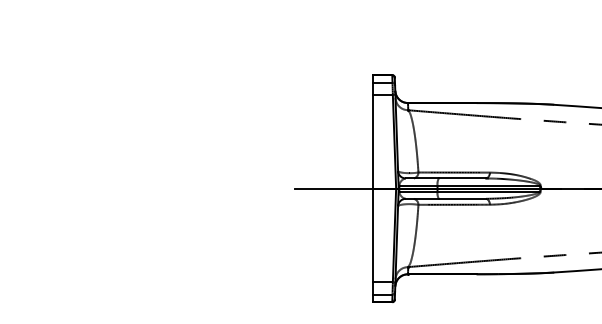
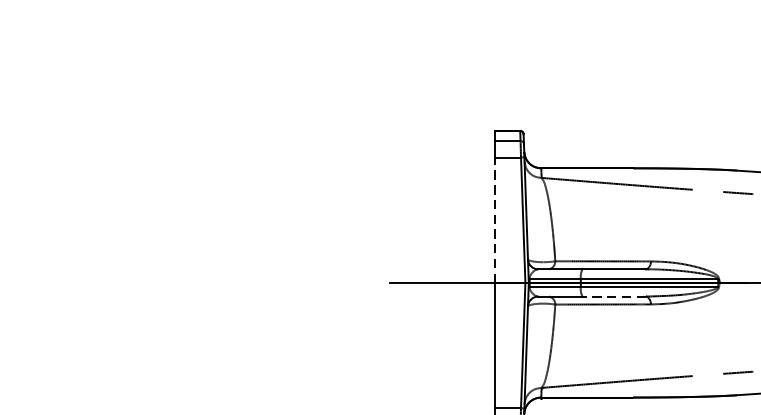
line: (373, 141) -> (495, 219), solid -> dashed
line: (462, 198) -> (614, 296), solid -> dashed

